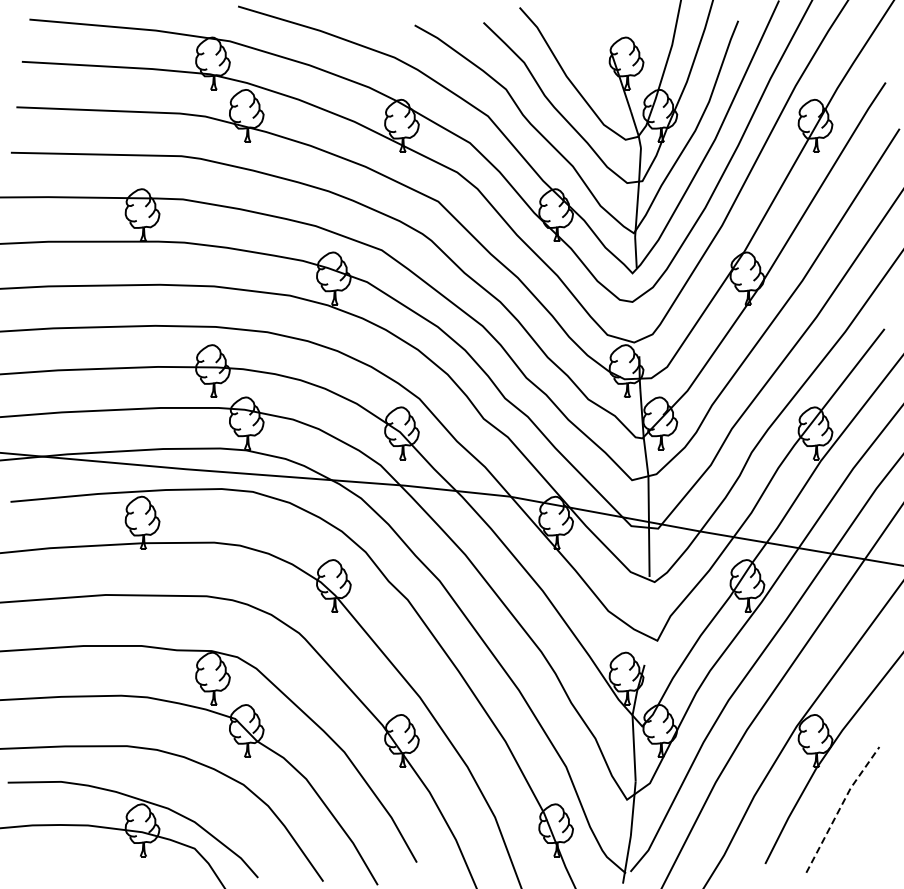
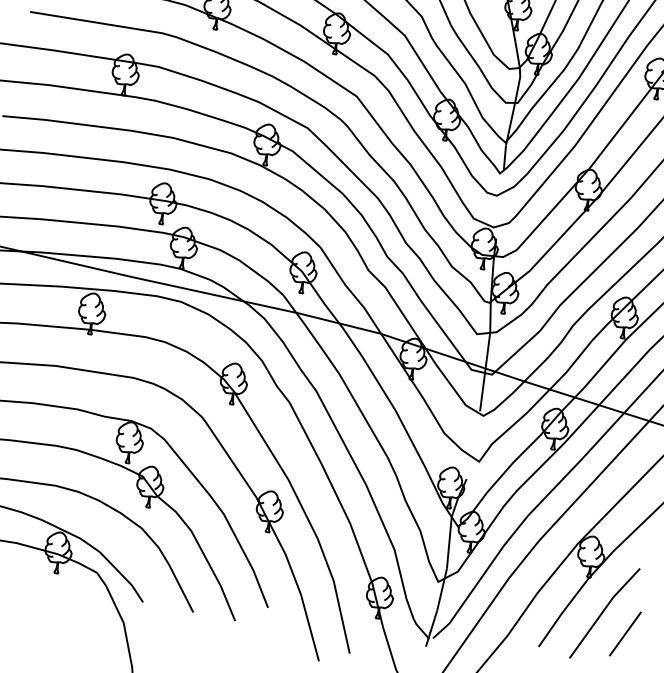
line: (840, 807) -> (603, 611), dashed -> solid
line: (872, 832) -> (625, 634), added

